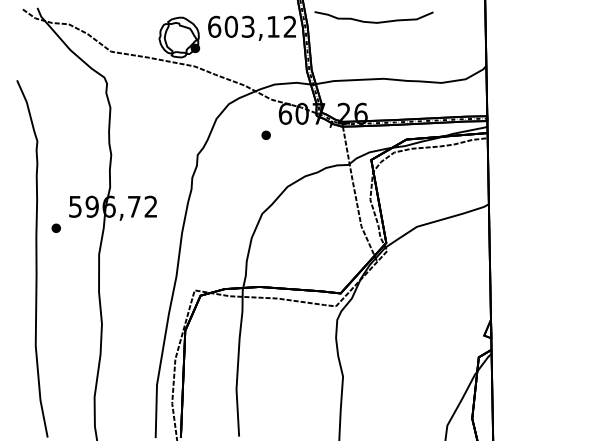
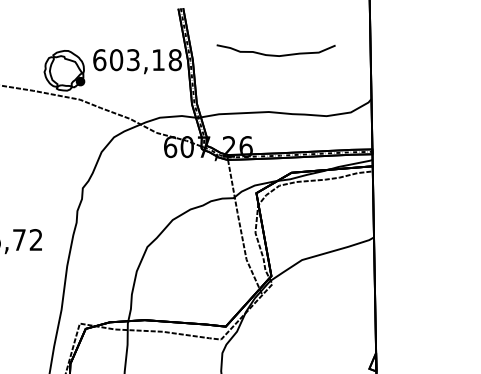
curve: (373, 21) -> (275, 54), moved
text: (289, 26) -> (174, 59), 603,12 -> 603,18
part: (265, 134) -> (150, 167), removed

